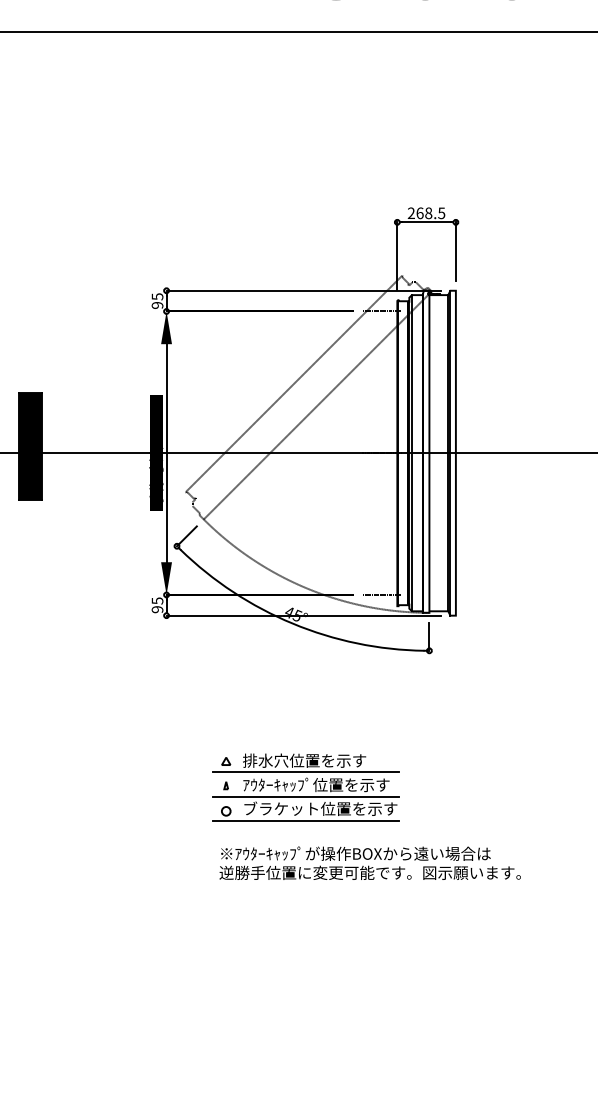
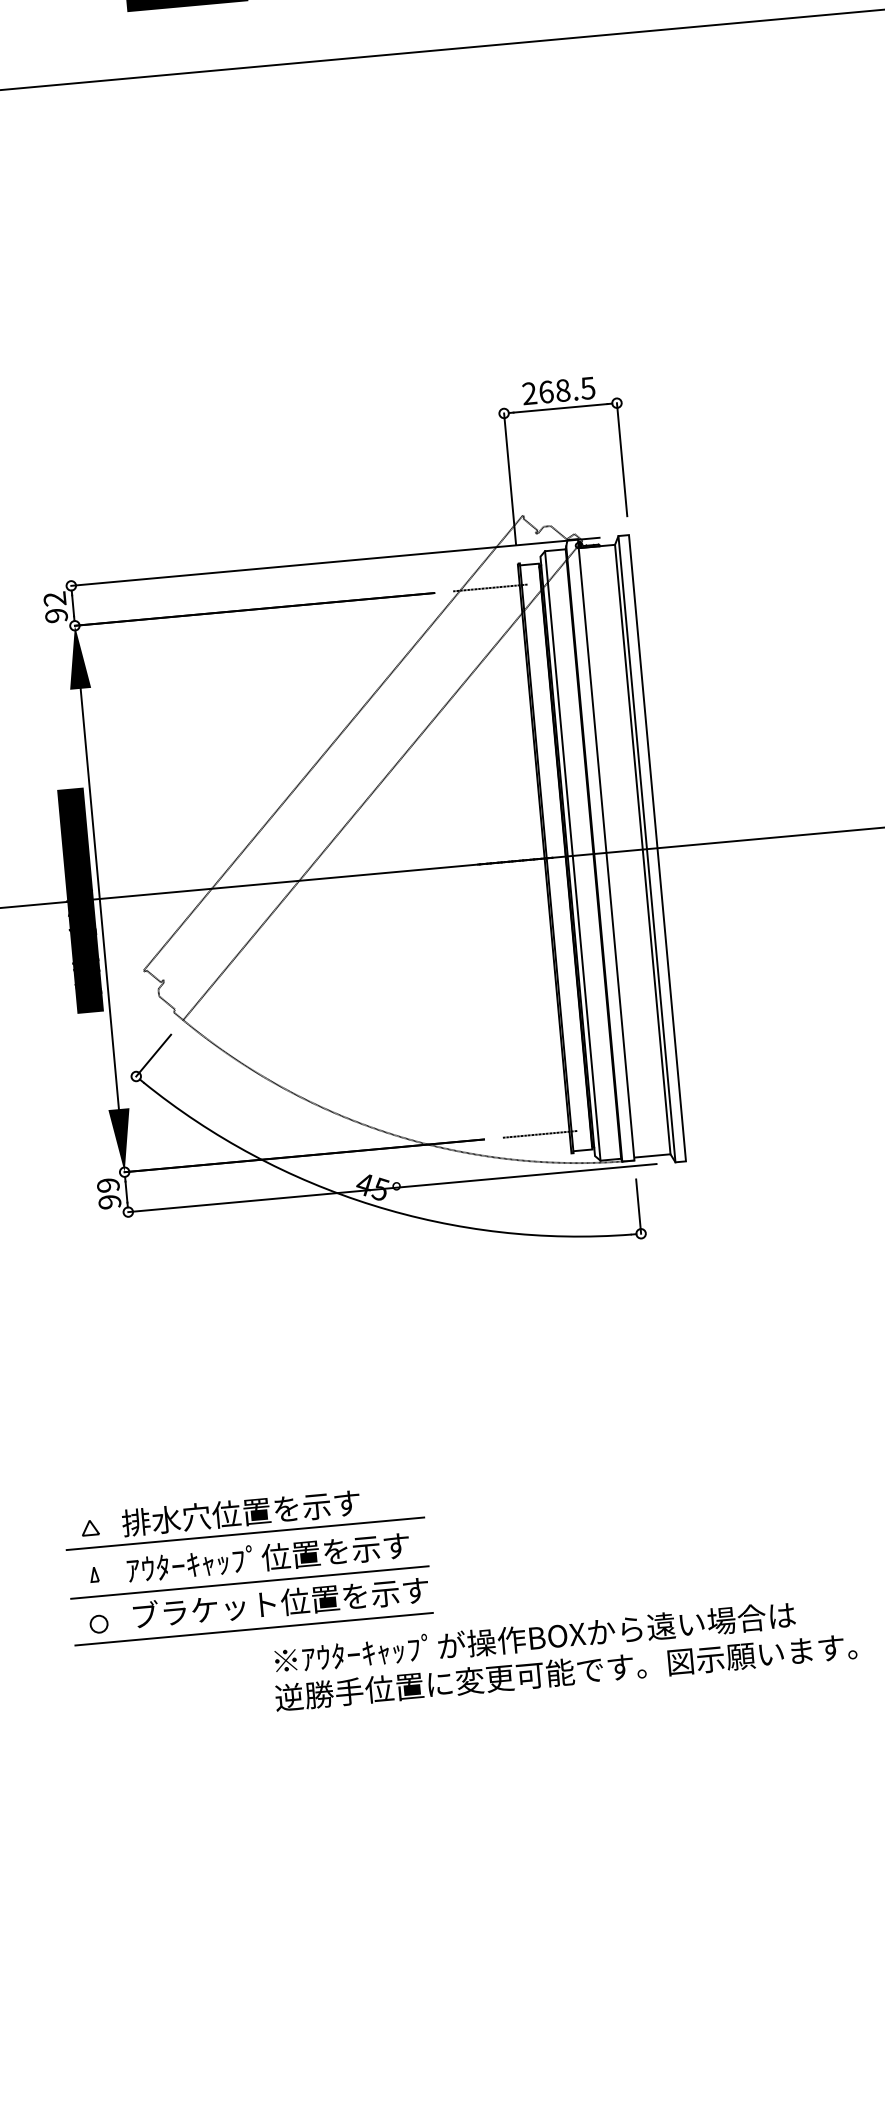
text: (157, 296) -> (54, 598), 95 -> 92
text: (157, 600) -> (108, 1184), 95 -> 99
part: (305, 787) -> (247, 1564), moved

